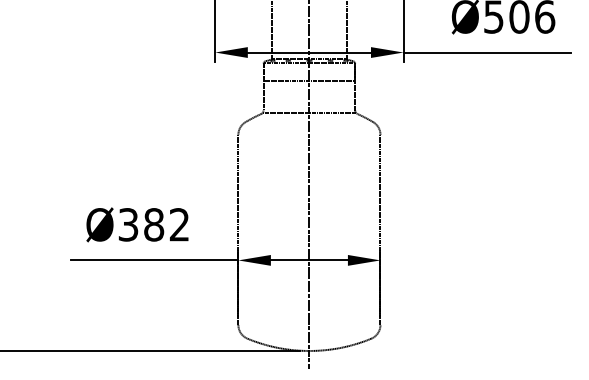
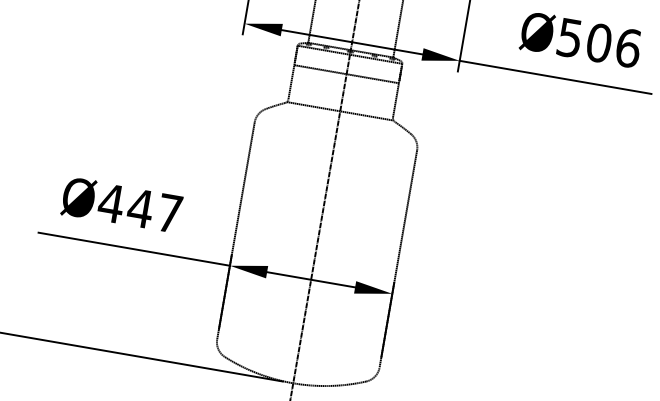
text: (152, 224) -> (138, 207), Ø382 -> Ø447

